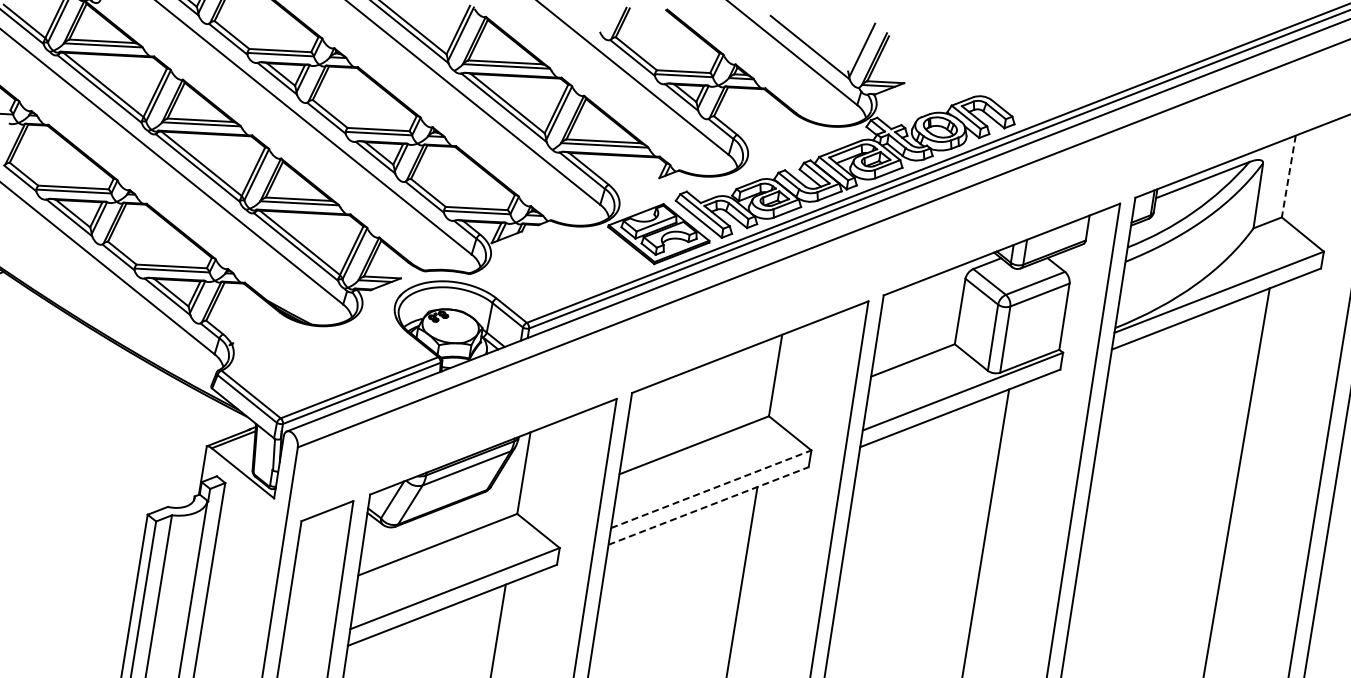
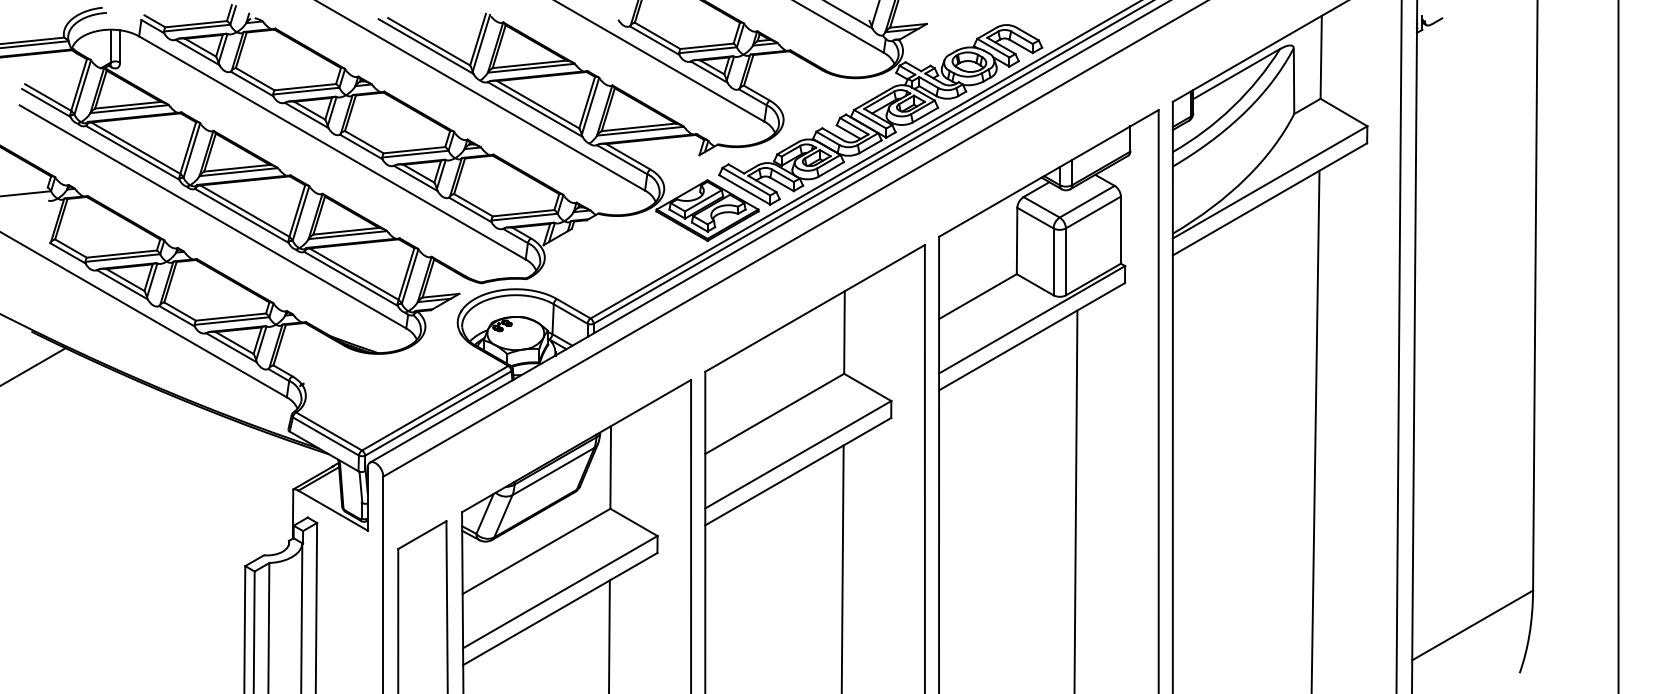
line: (1289, 176) -> (1321, 57), dashed -> solid
line: (711, 489) -> (798, 454), dashed -> solid
line: (708, 505) -> (798, 471), dashed -> solid

